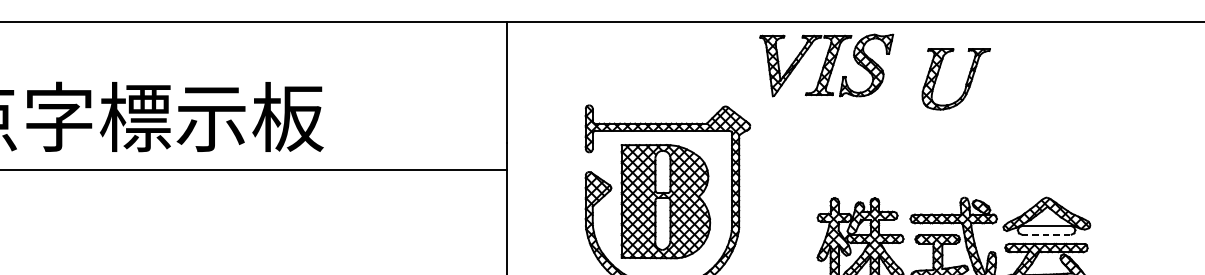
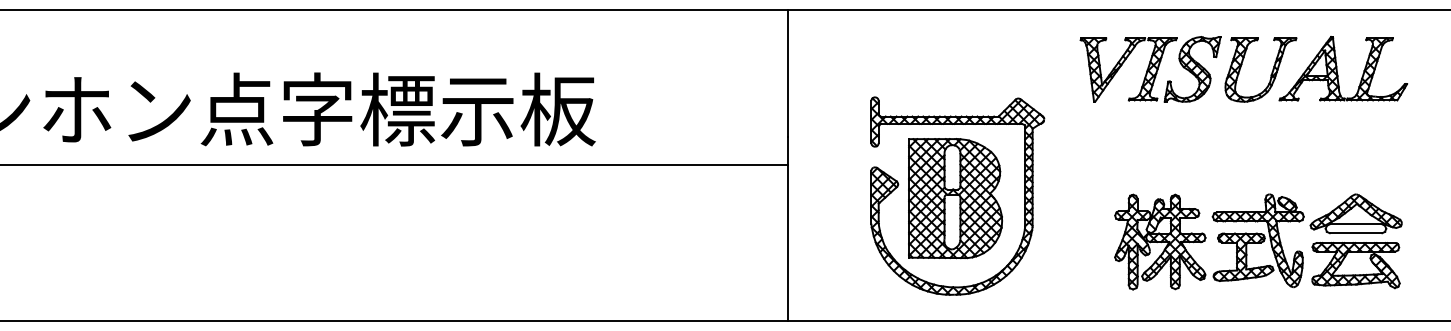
part: (826, 65) -> (1150, 69), moved
part: (1034, 77) -> (1343, 68), added
line: (1047, 234) -> (1356, 233), dashed -> solid

